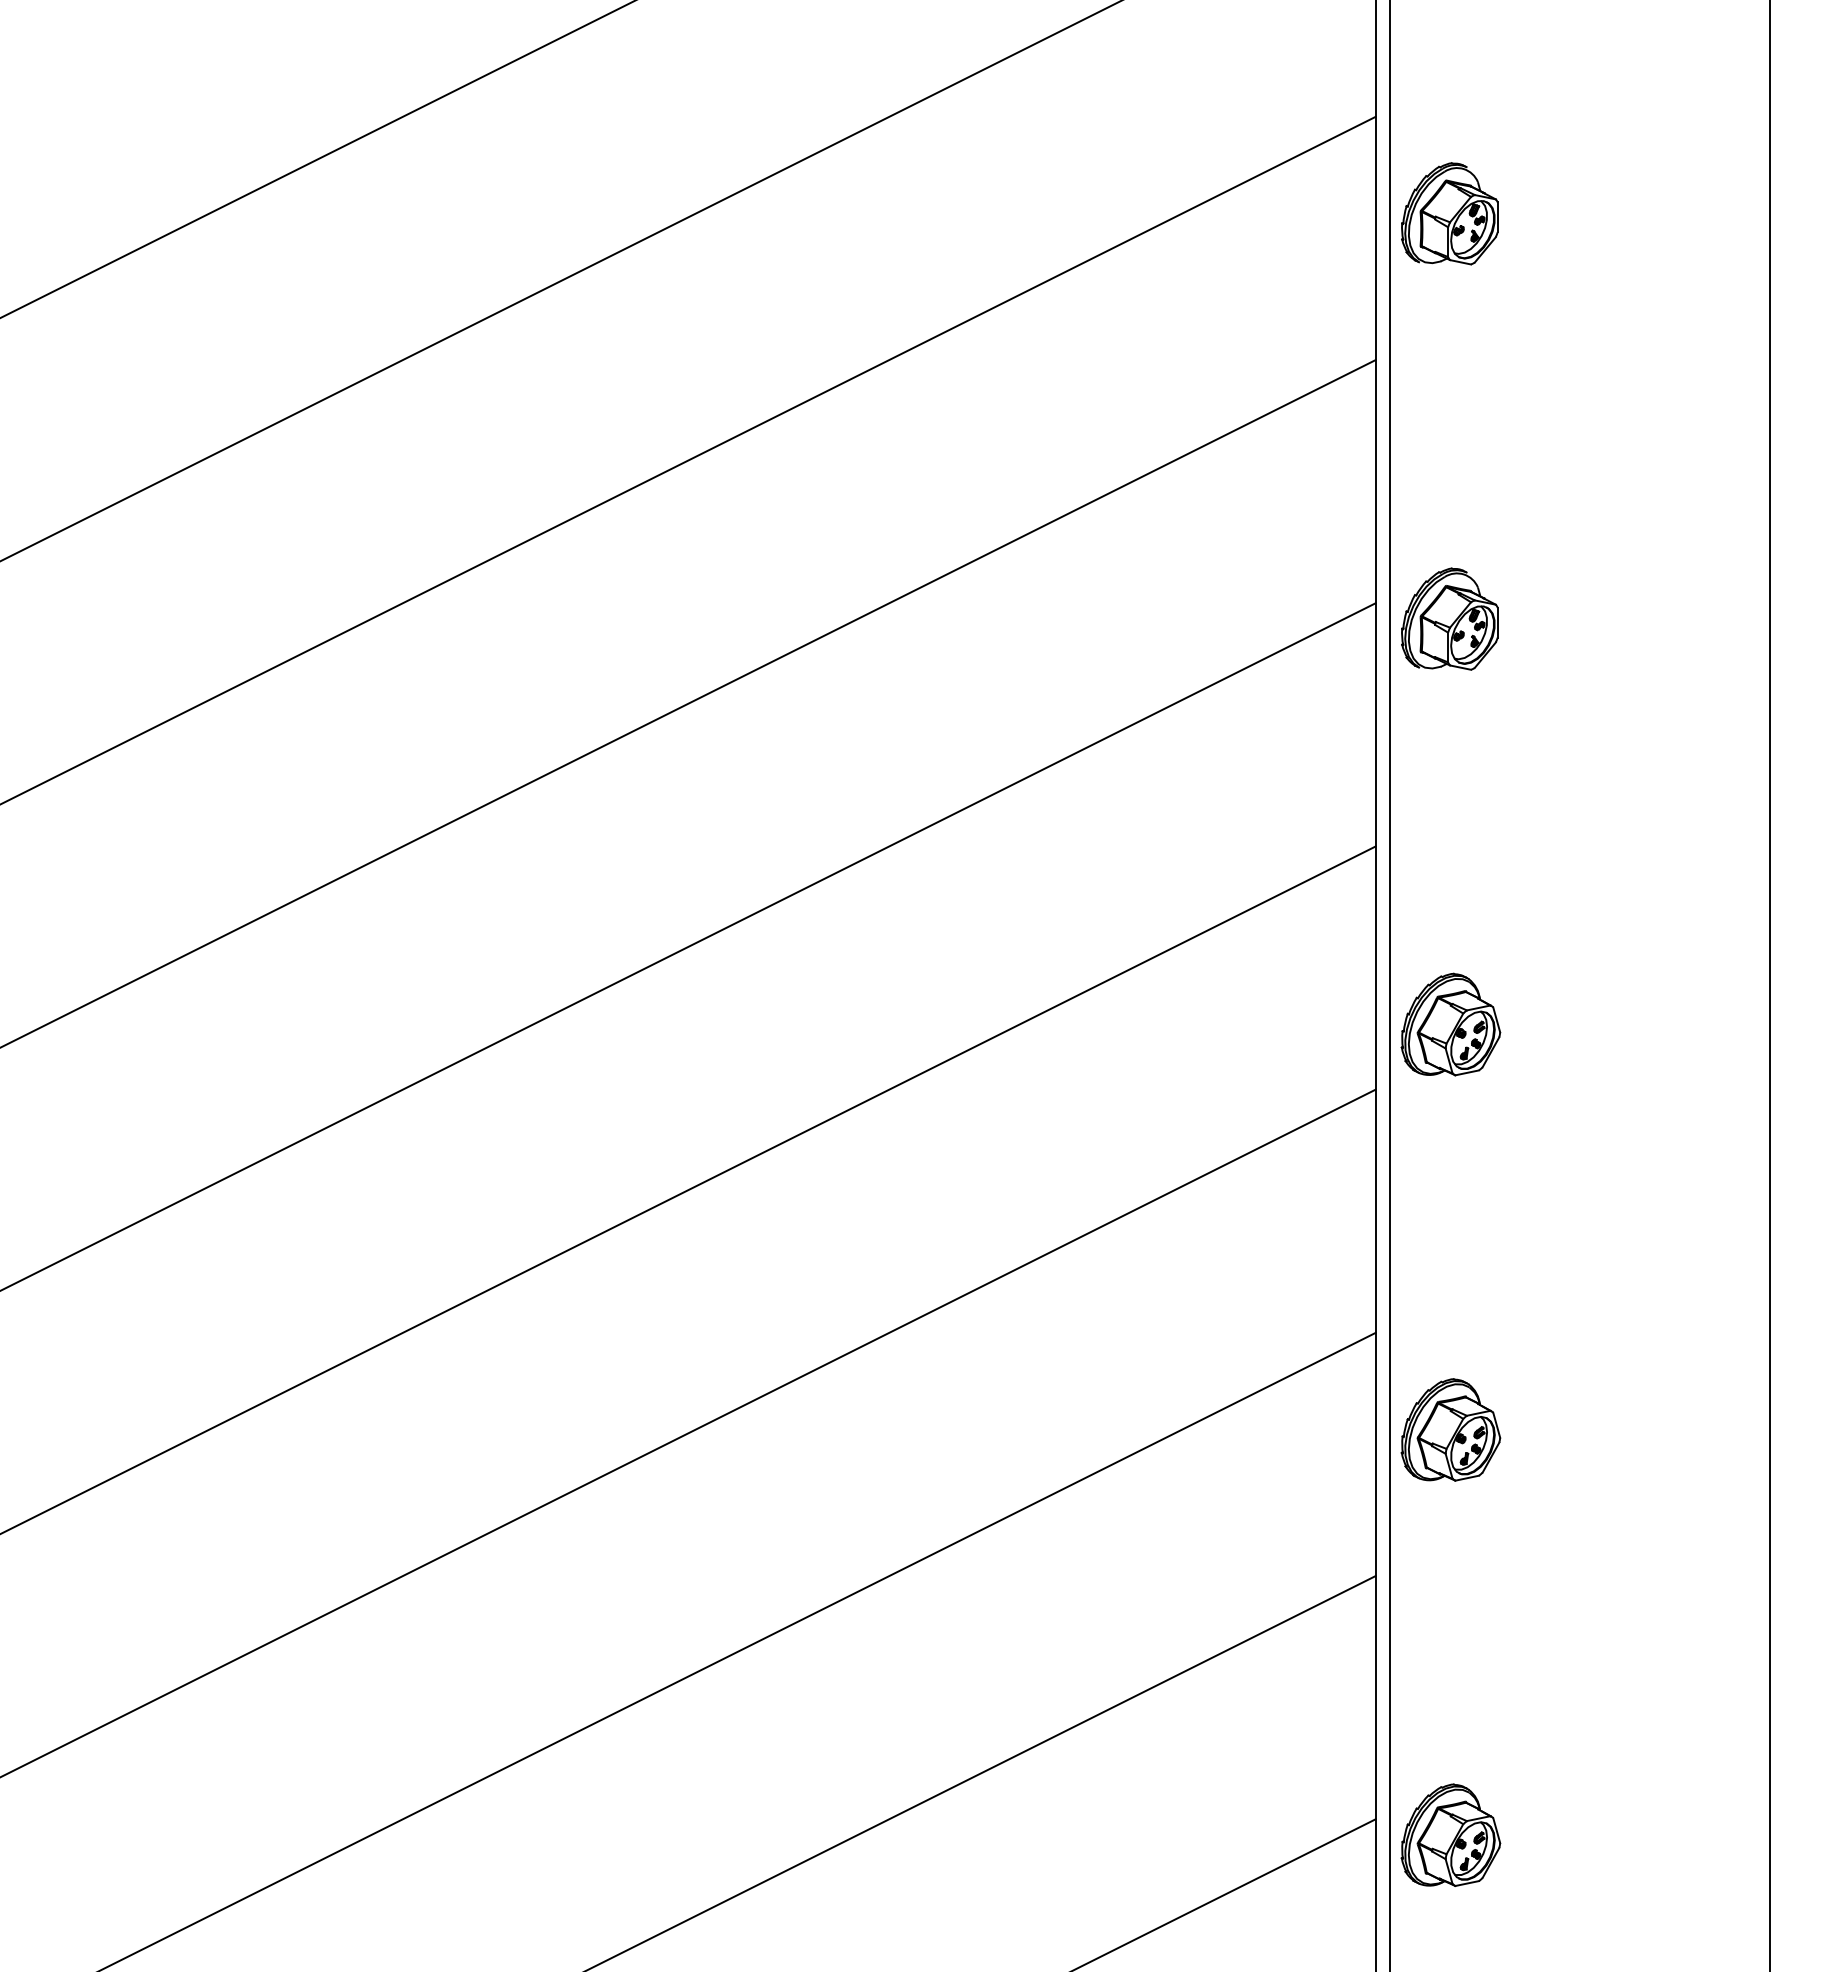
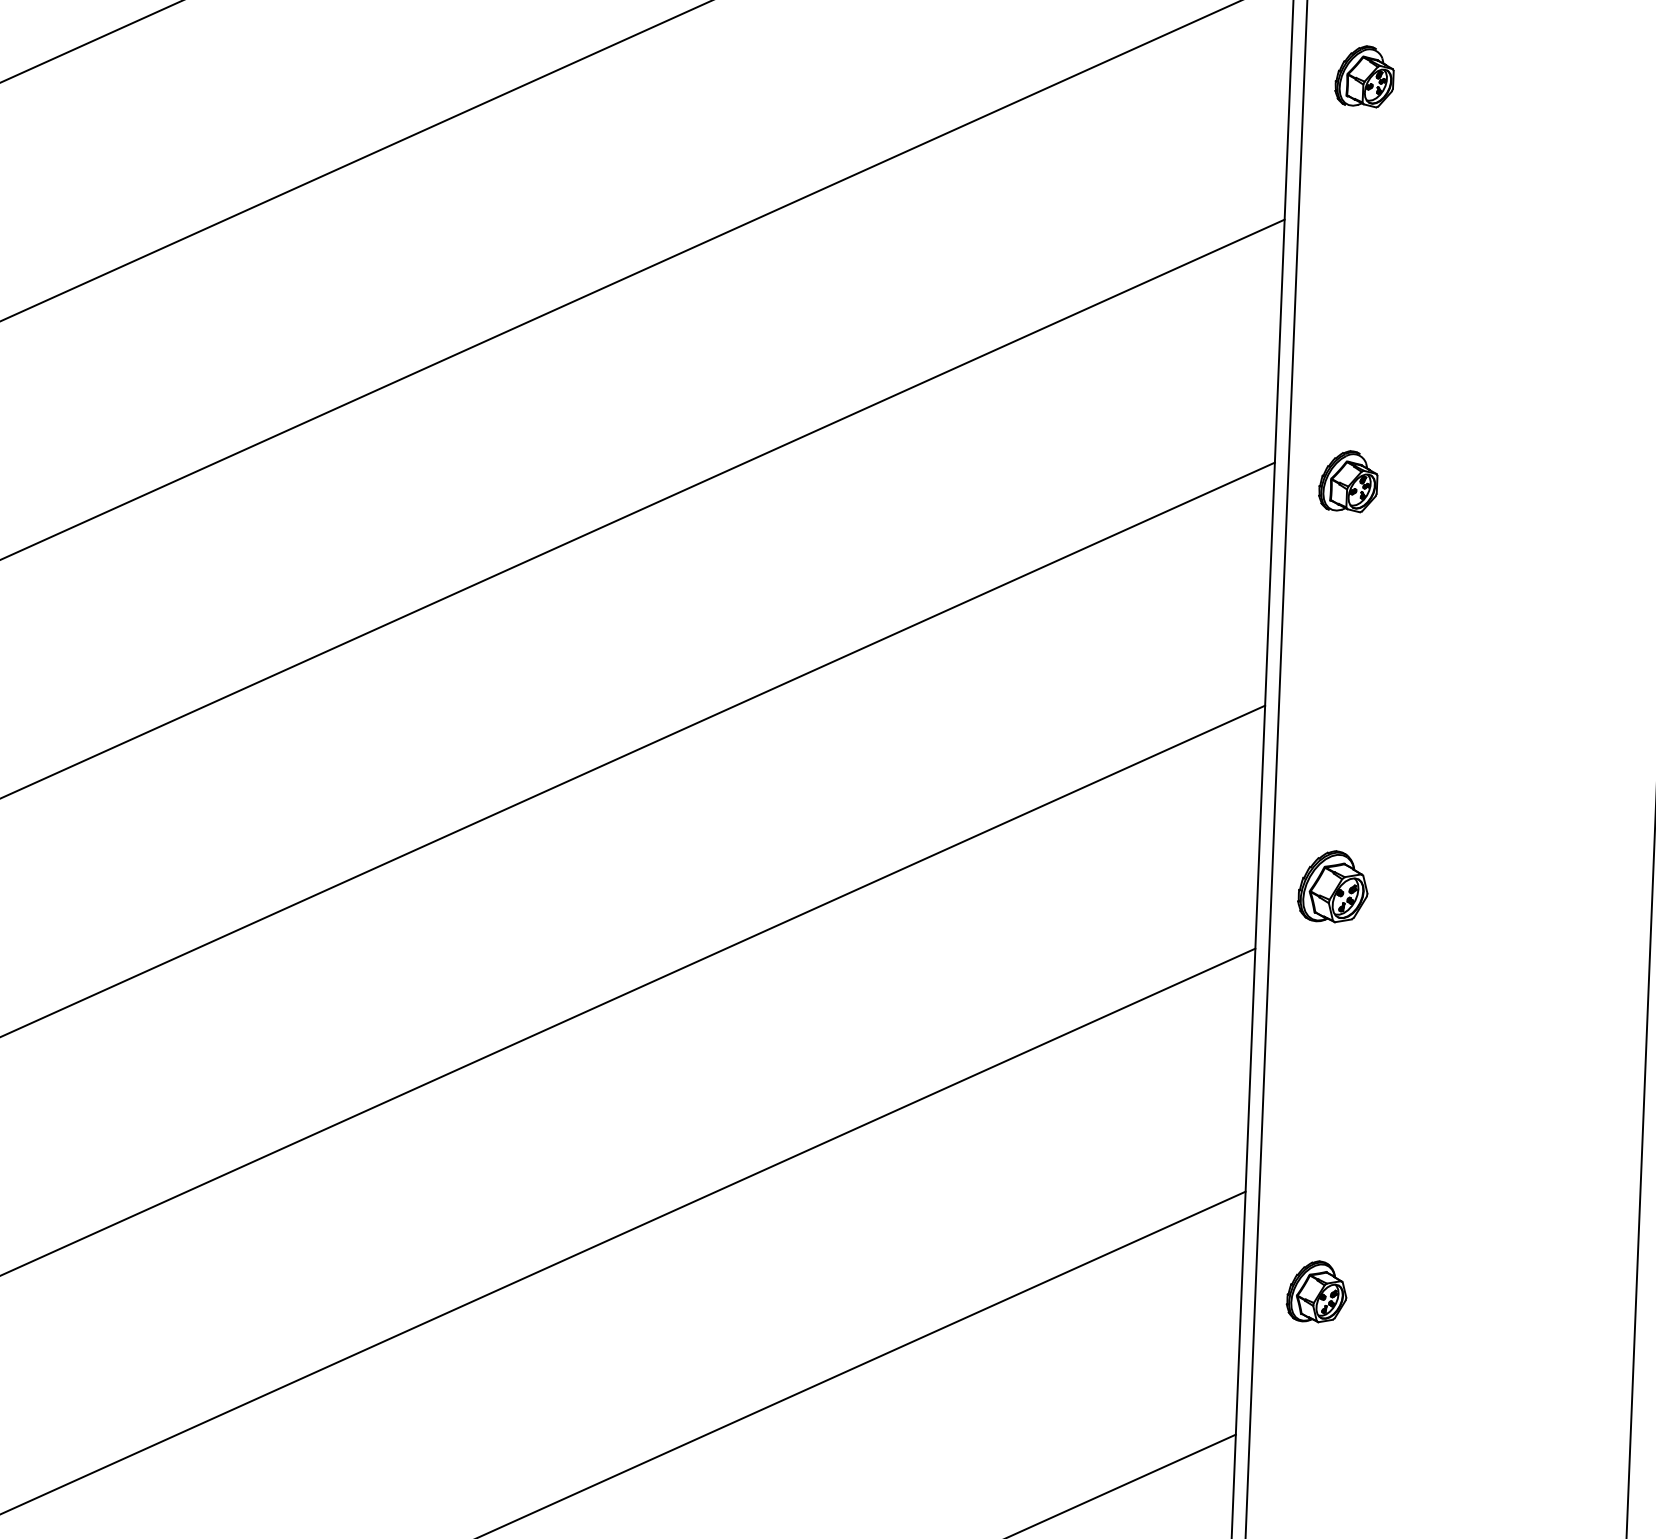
part: (1449, 213) -> (1364, 76), size x0.6
part: (1449, 618) -> (1348, 480), size x0.6
part: (1450, 1024) -> (1332, 886), size x0.7
part: (1450, 1429) -> (1316, 1291), size x0.6

